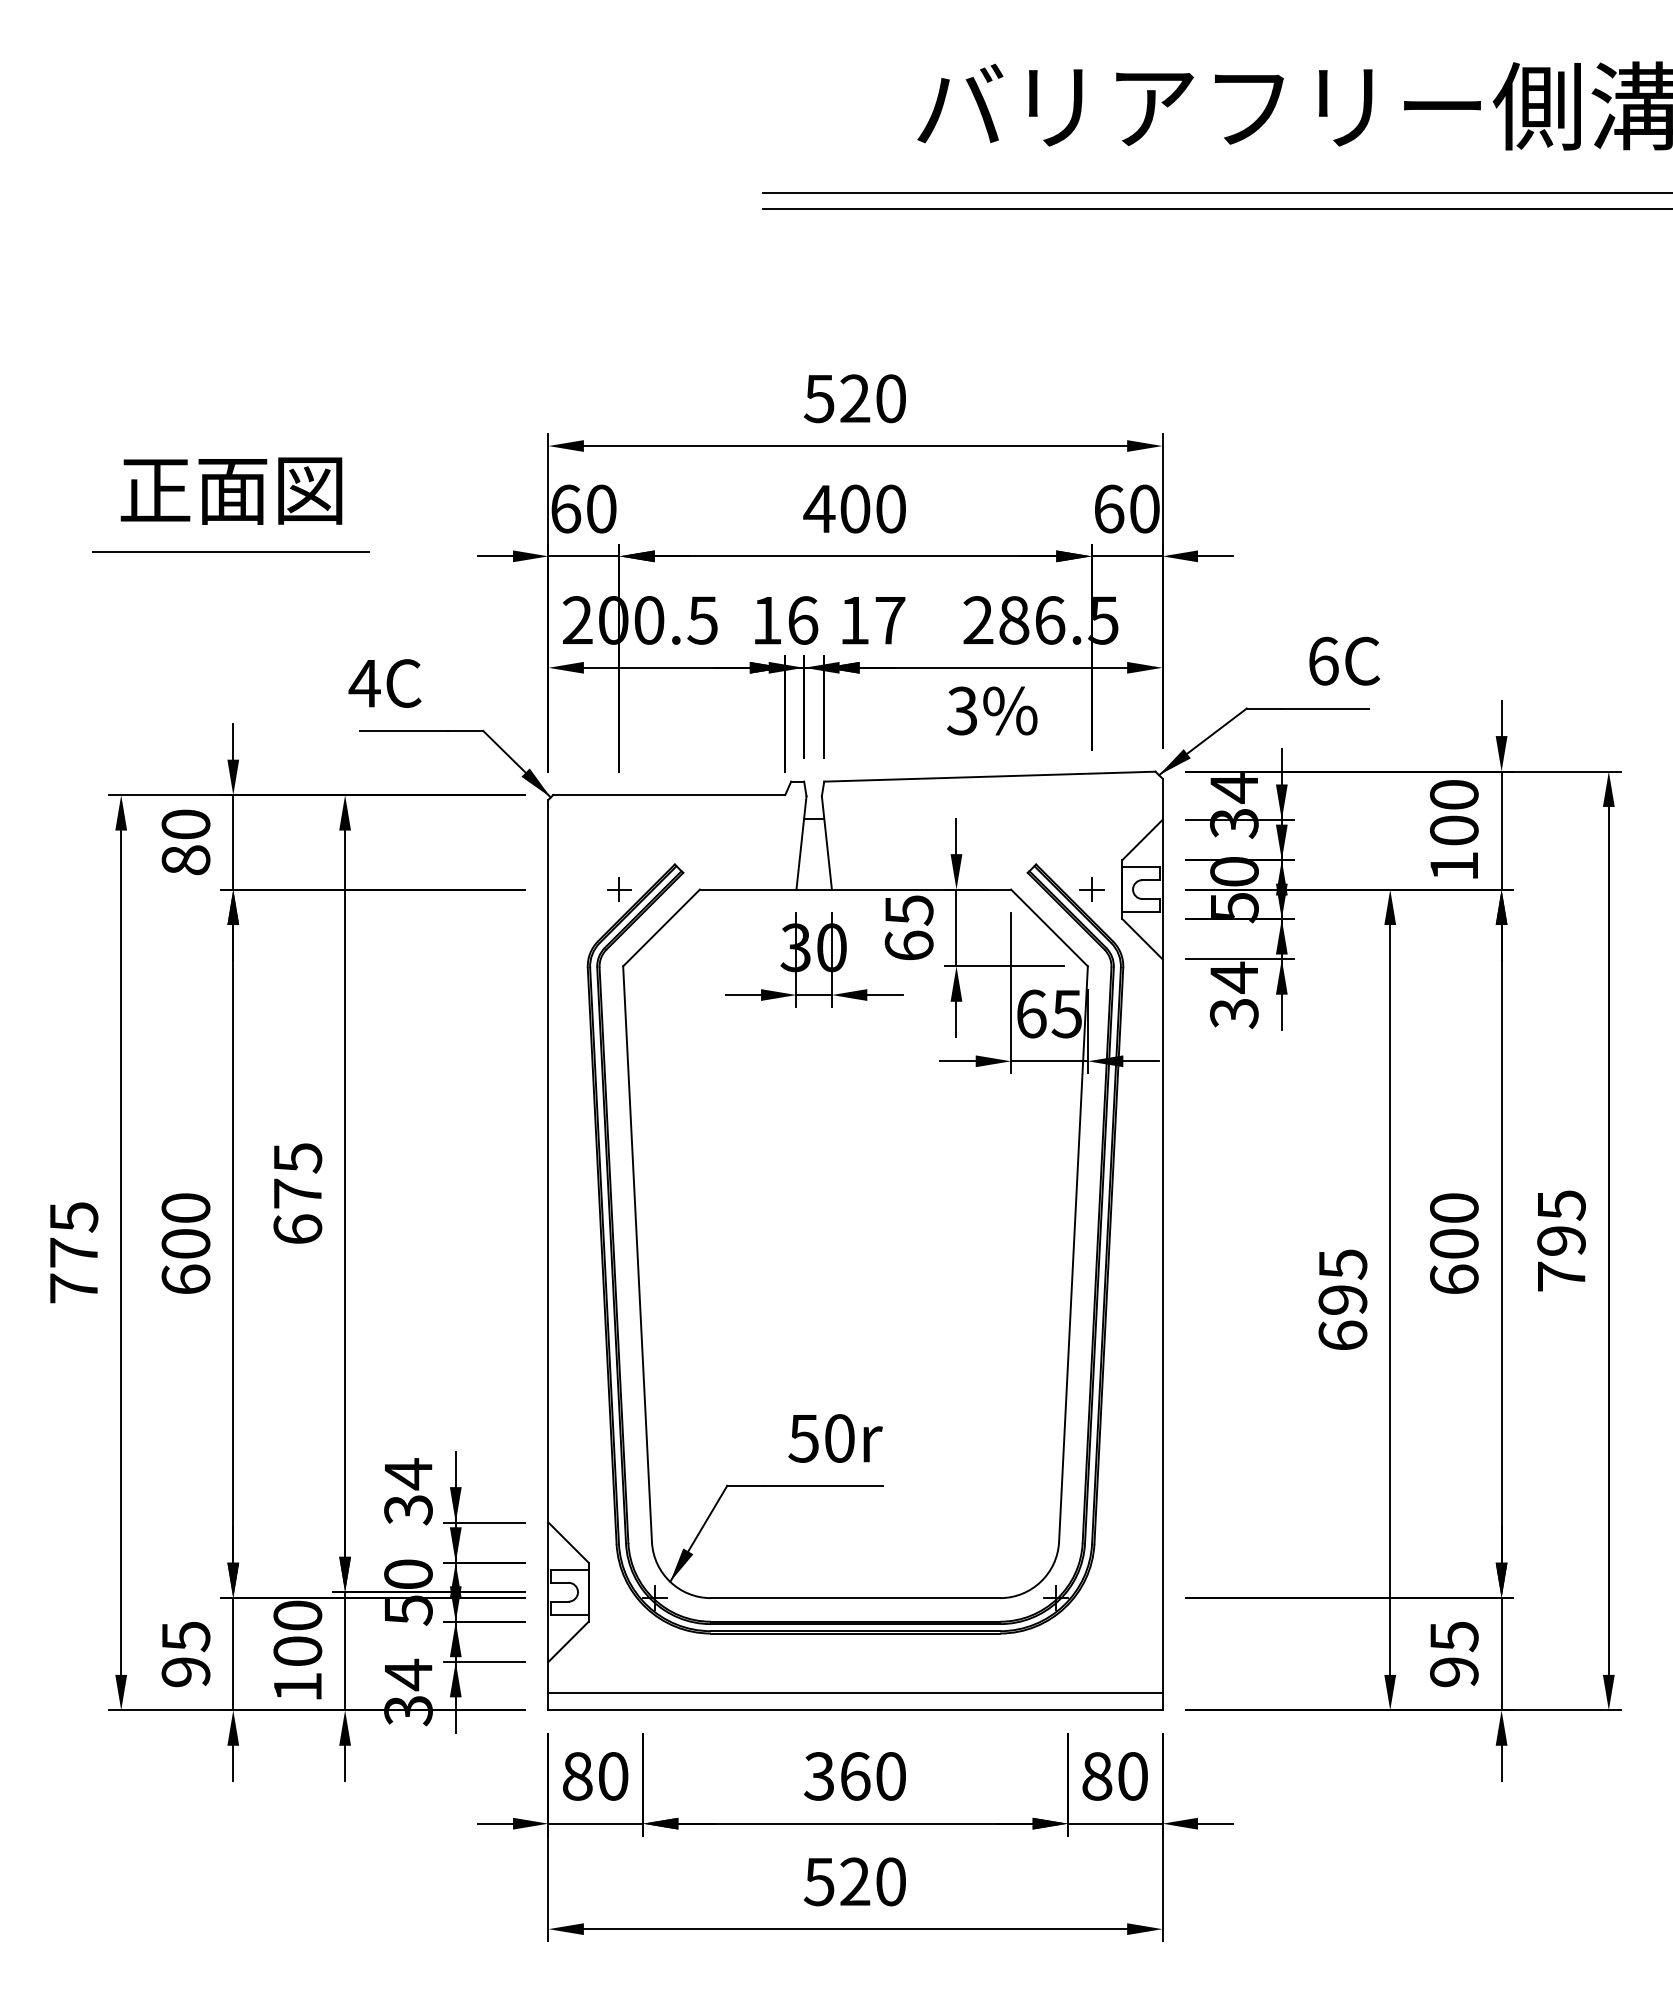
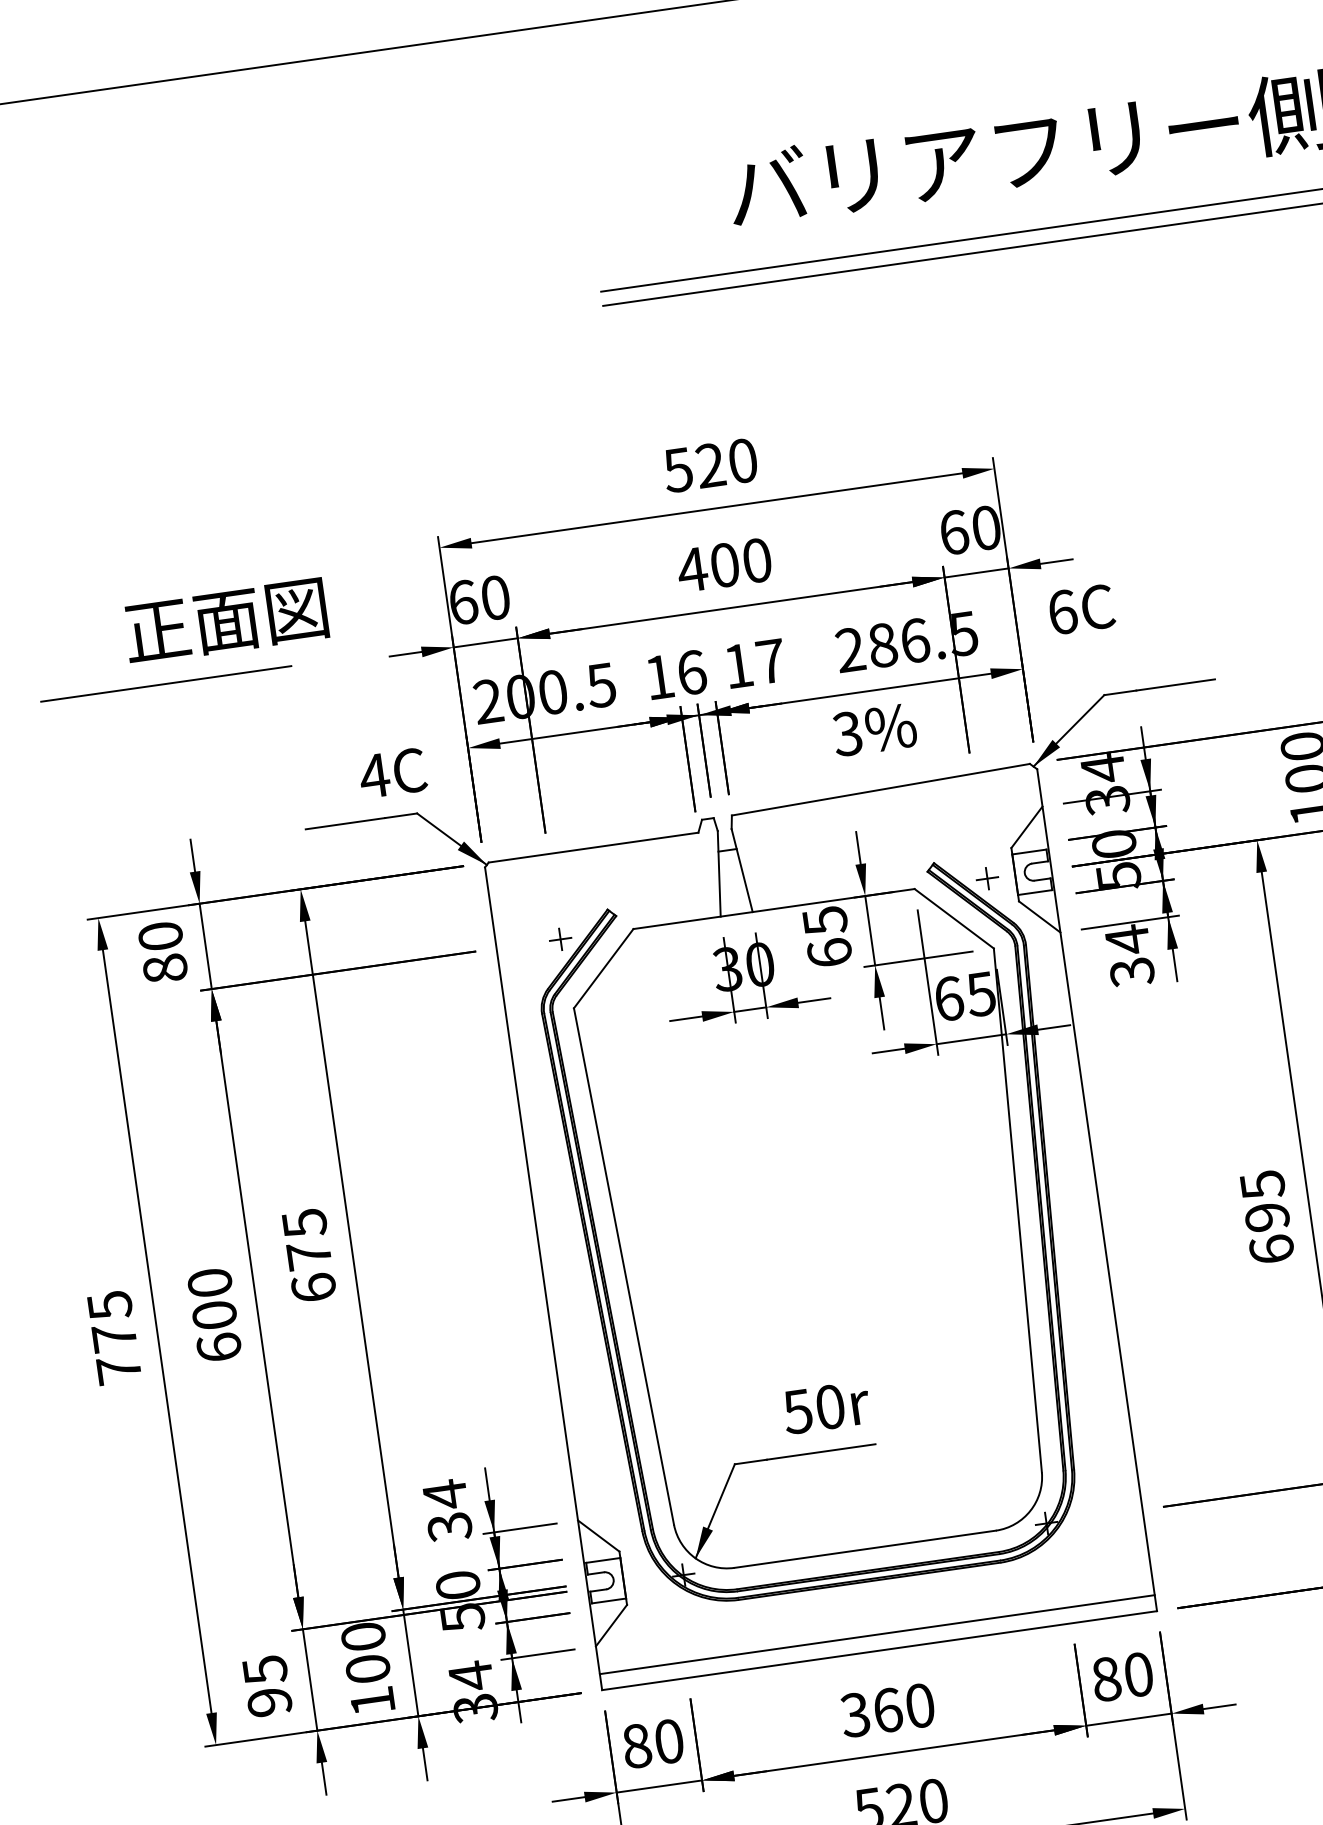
text: (231, 490) -> (225, 620), moved
text: (1344, 660) -> (1081, 608), moved
text: (384, 683) -> (392, 773), moved

